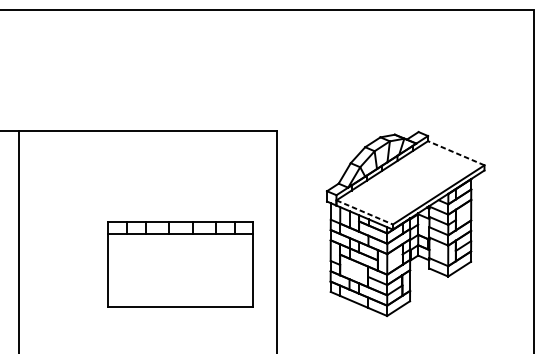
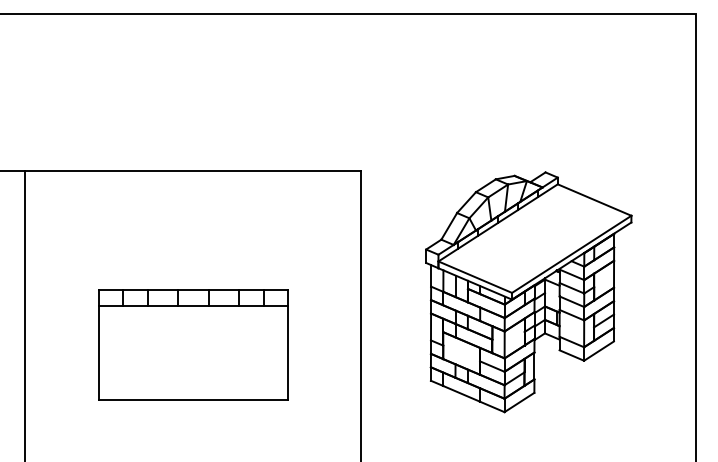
line: (456, 152) -> (594, 199), dashed -> solid
line: (364, 212) -> (475, 277), dashed -> solid
part: (180, 264) -> (193, 344), moved

